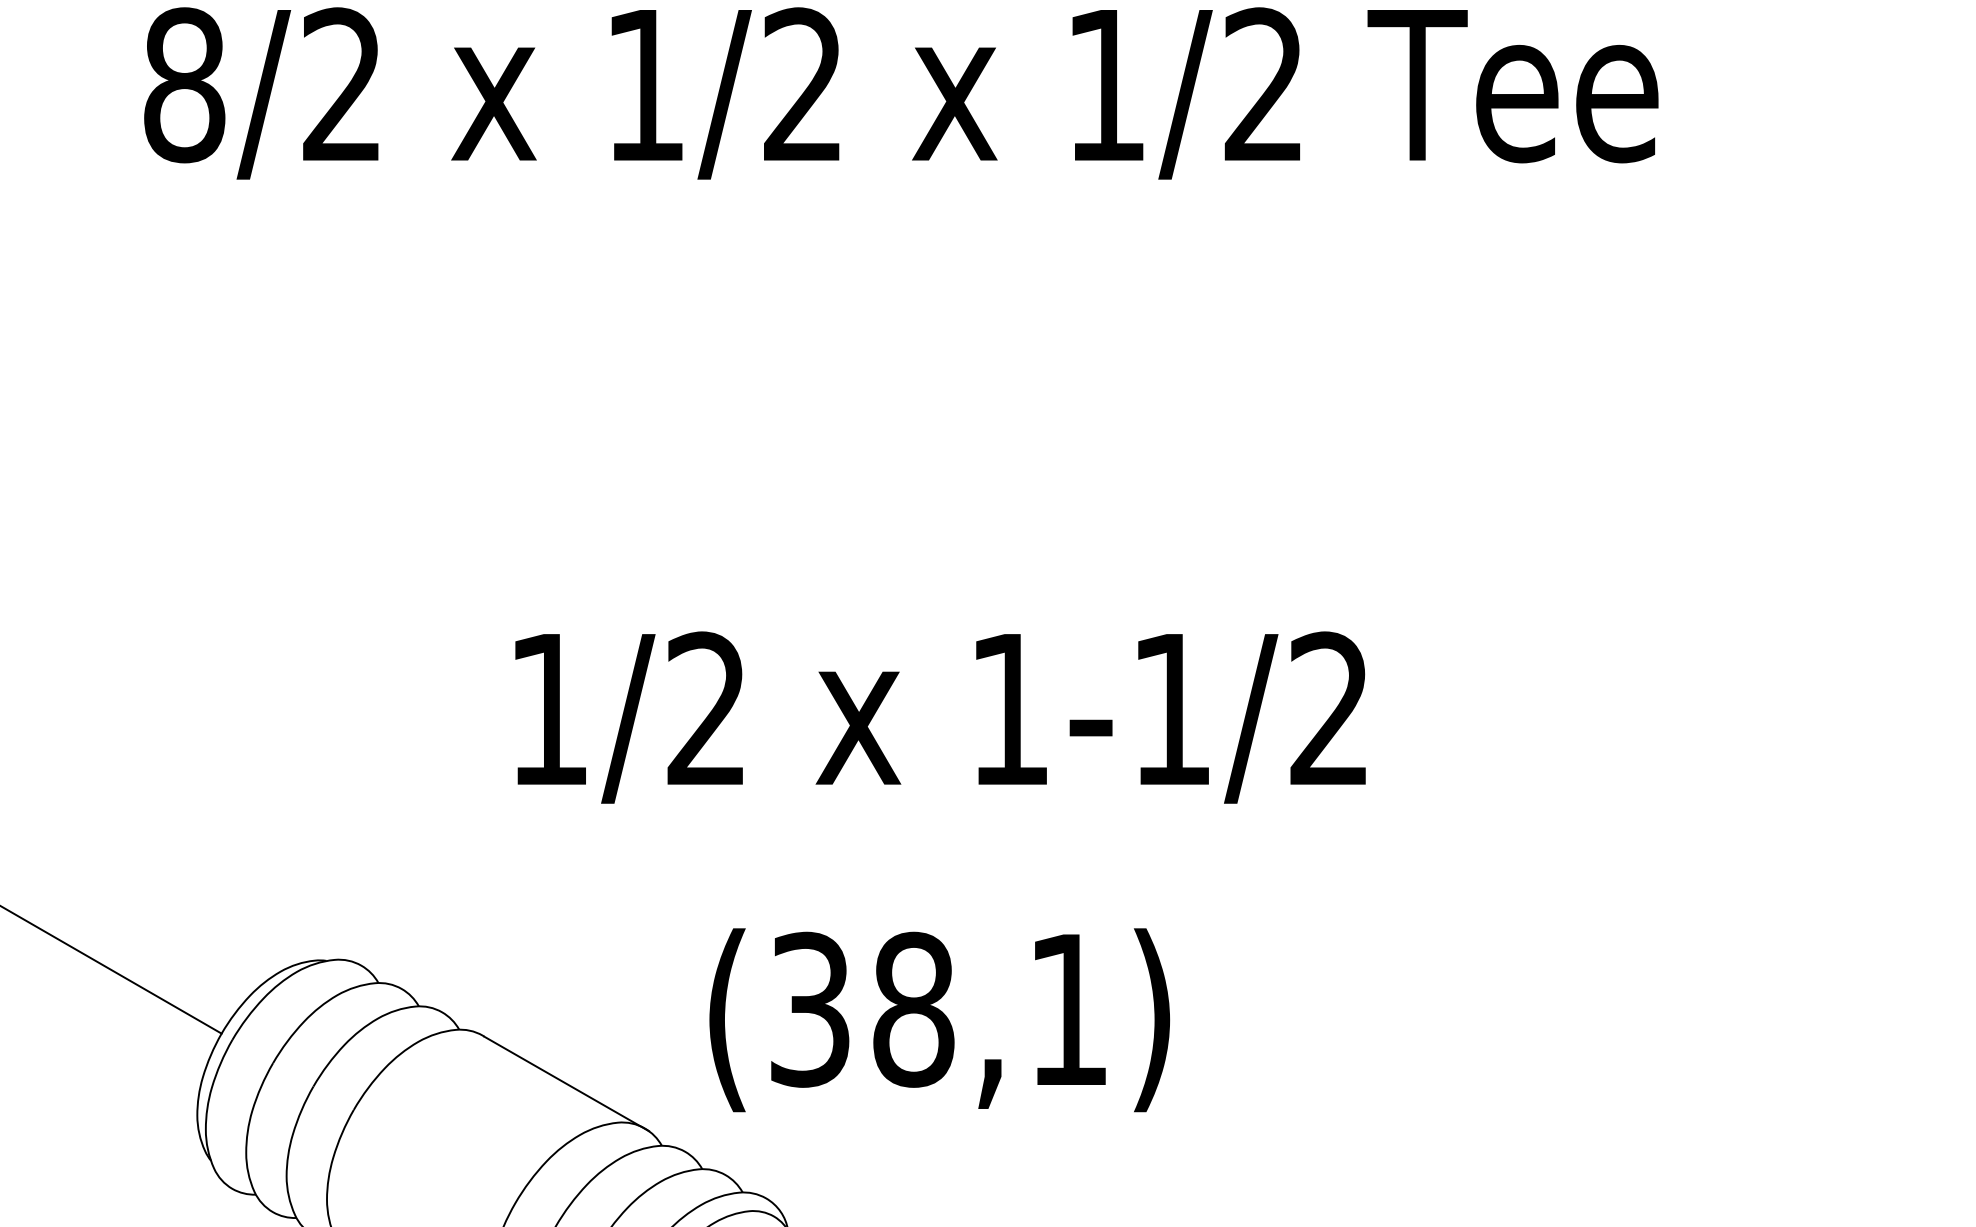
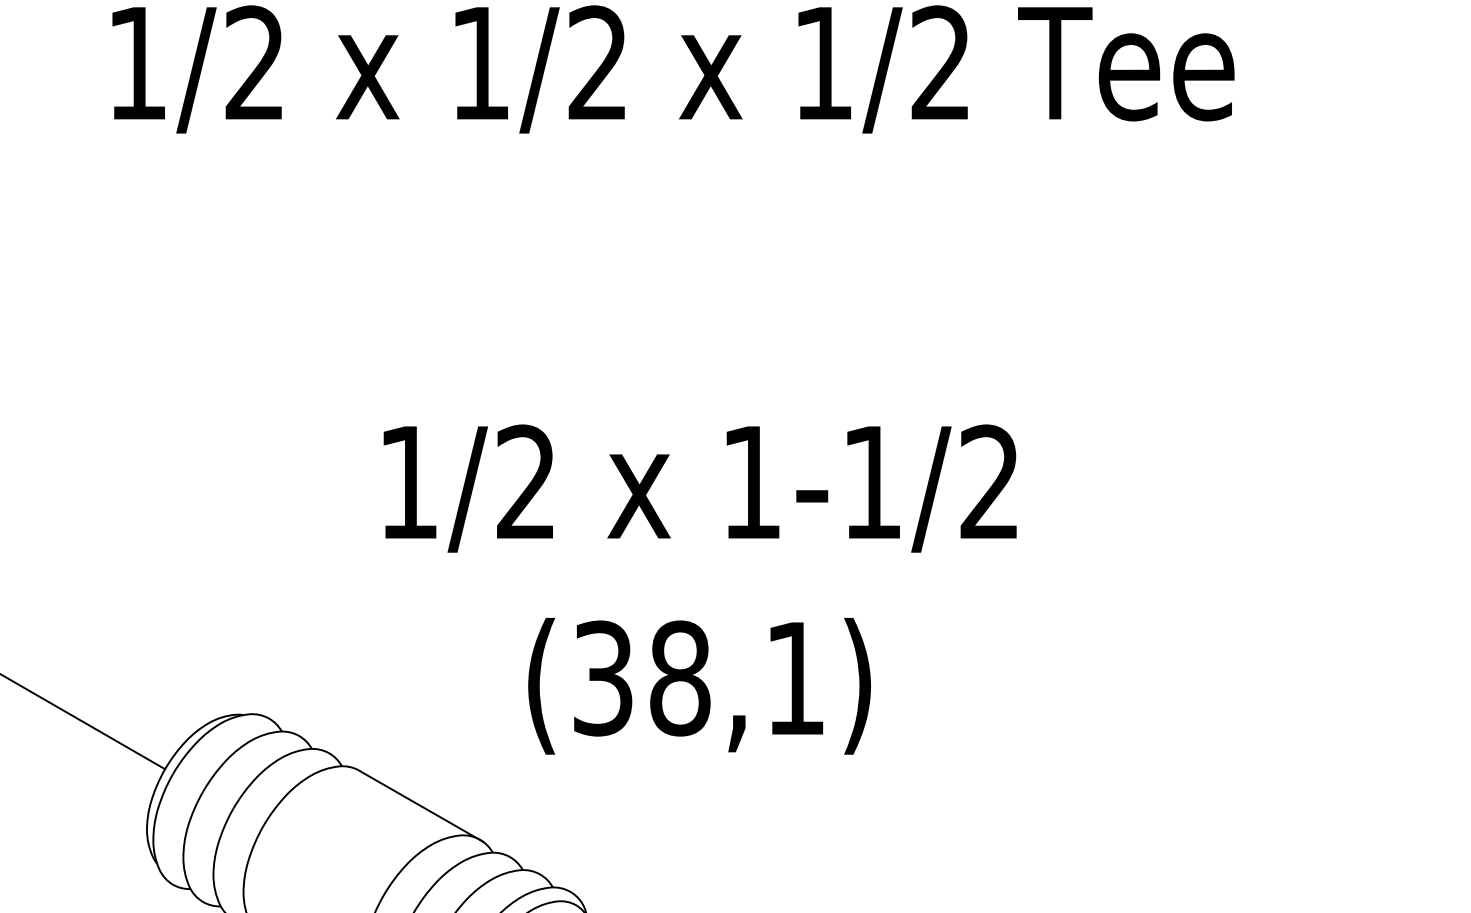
text: (184, 85) -> (137, 63), 8/2 -> 1/2
text: (940, 717) -> (700, 488), moved
text: (939, 1020) -> (699, 686), moved

